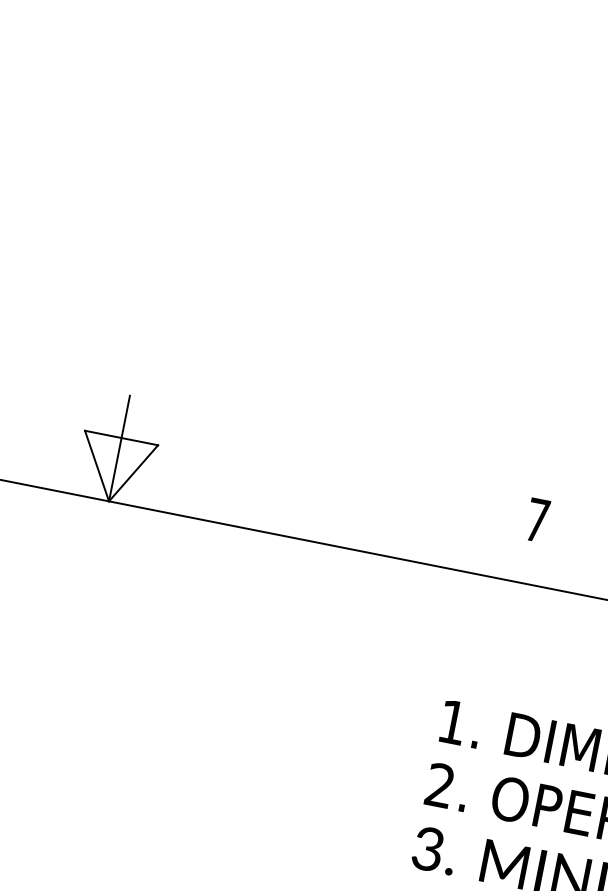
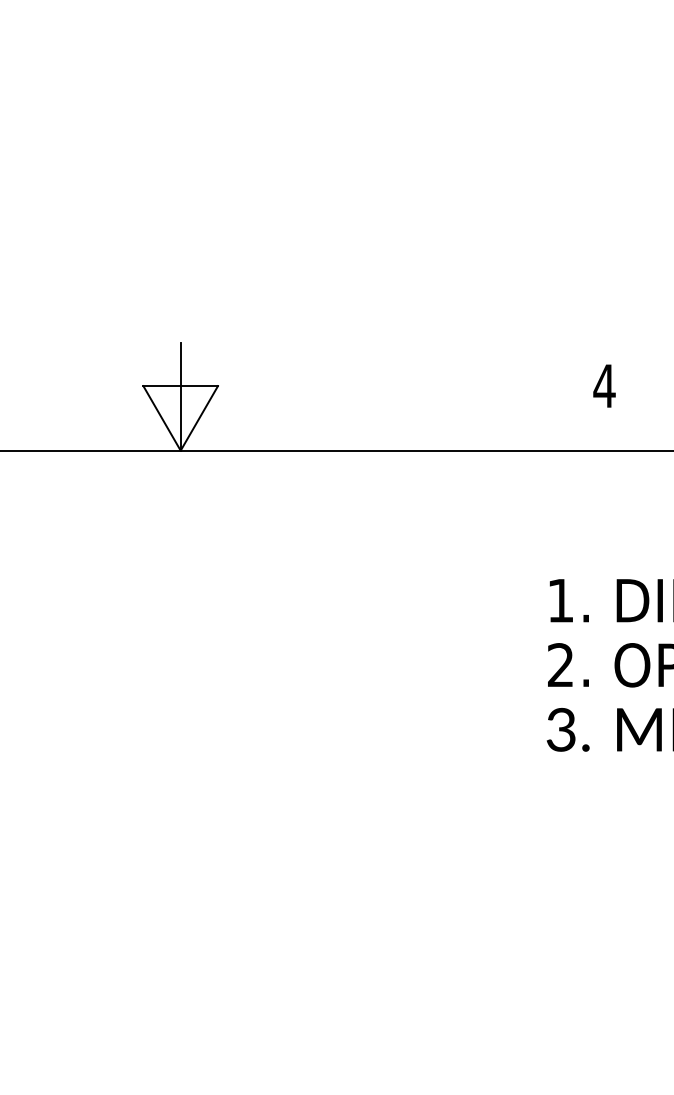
text: (537, 519) -> (604, 385), 7 -> 4

